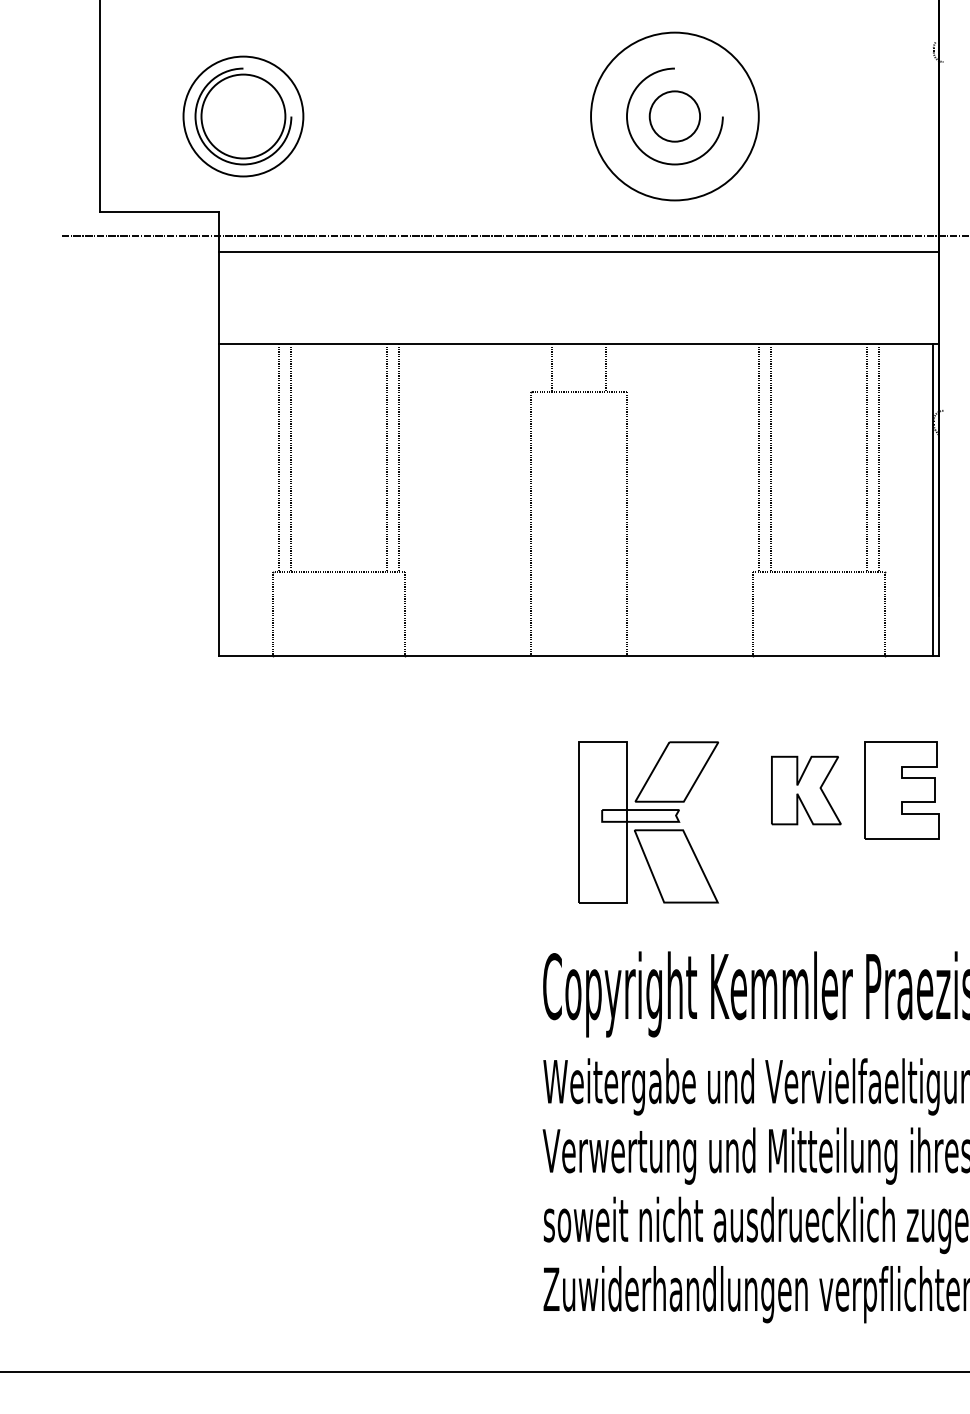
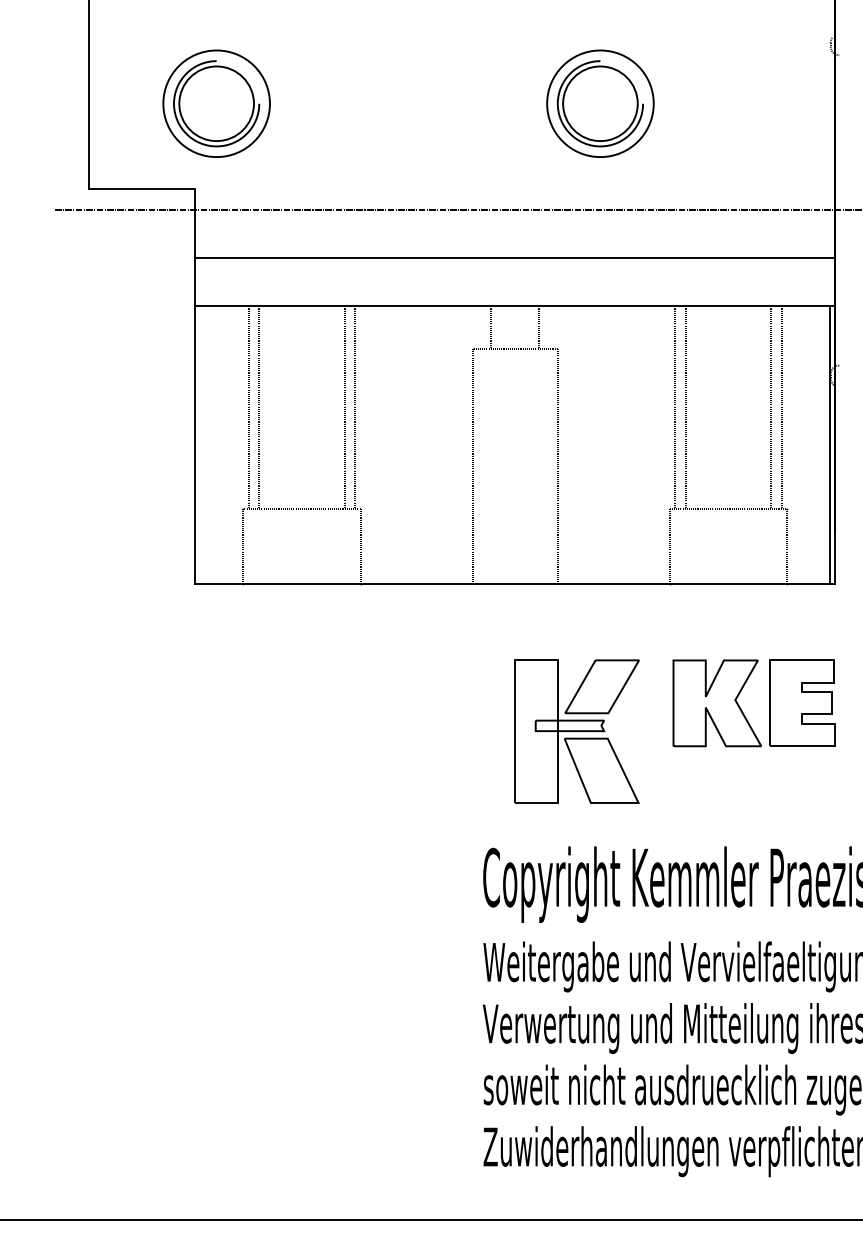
circle: (674, 116) -> (600, 103), size x0.71
circle: (674, 116) -> (600, 103), size x1.67
line: (578, 252) -> (514, 258), moved
part: (806, 790) -> (717, 703), size x1.43

